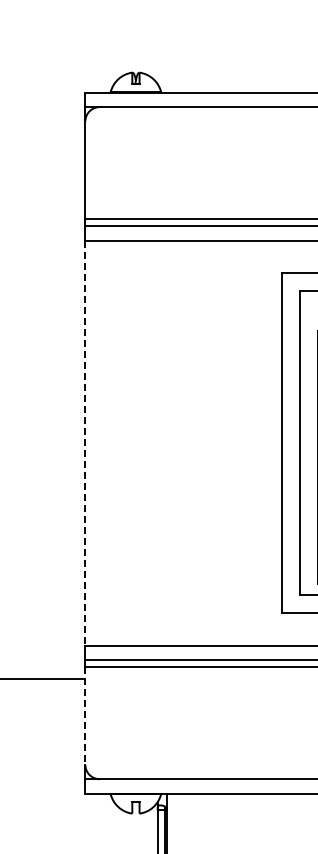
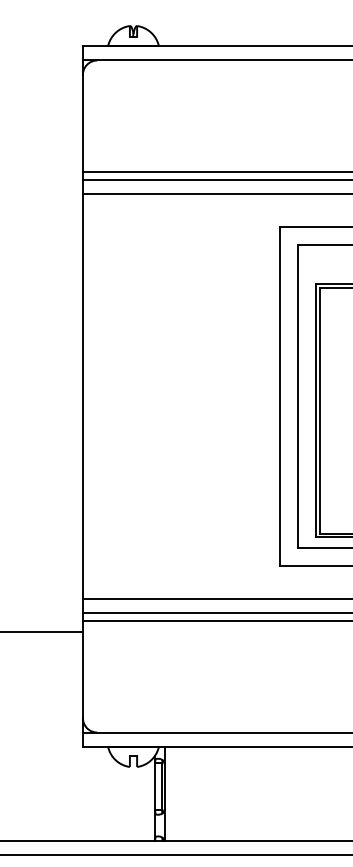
line: (84, 444) -> (82, 397), dashed -> solid
line: (84, 716) -> (82, 669), dashed -> solid

